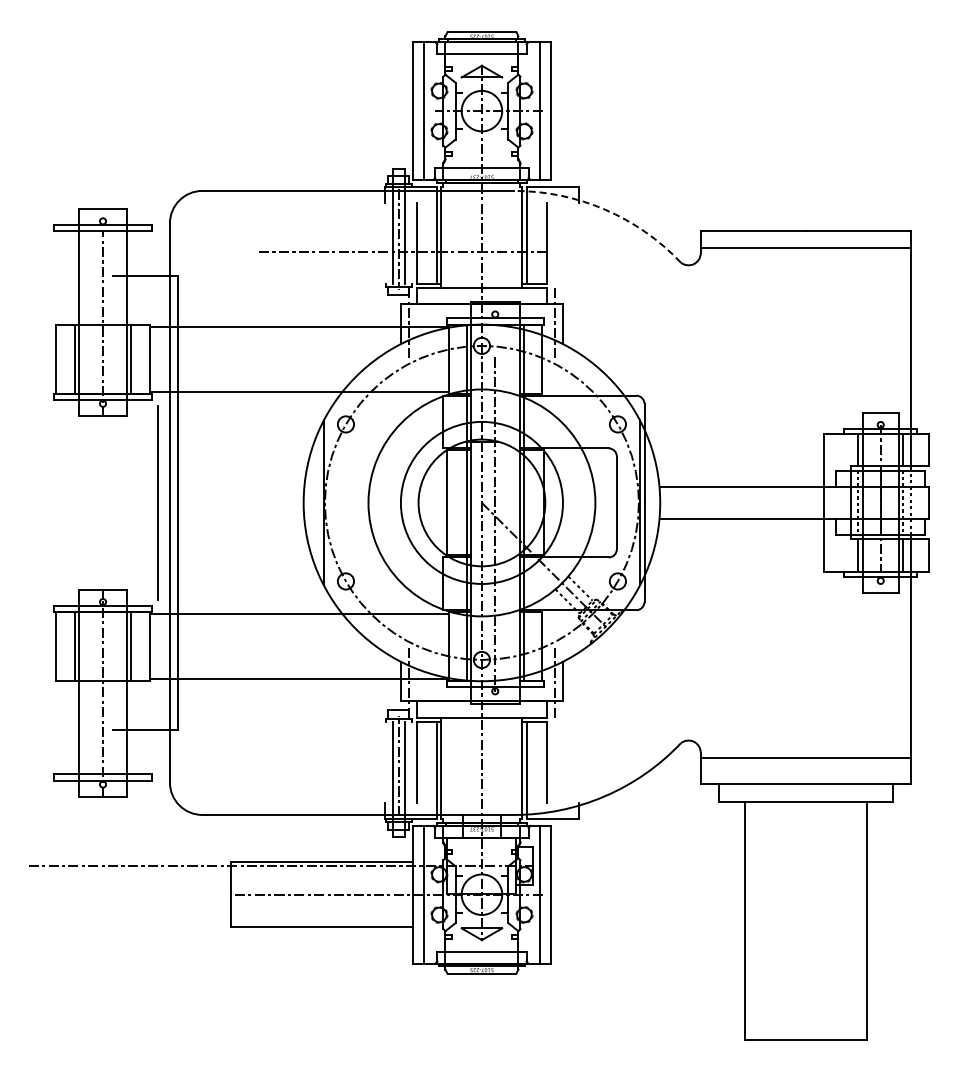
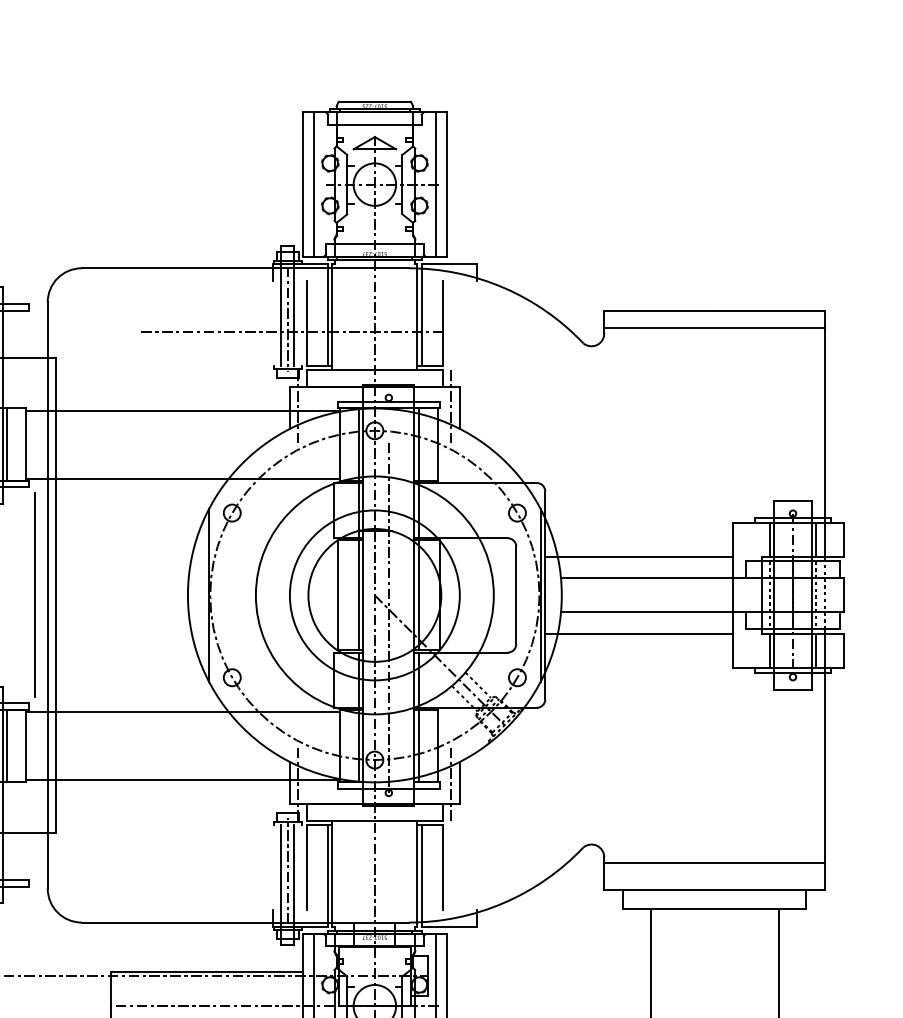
arc: (604, 209) -> (503, 287), dashed -> solid
line: (733, 466) -> (638, 557), added
line: (733, 539) -> (638, 633), added

